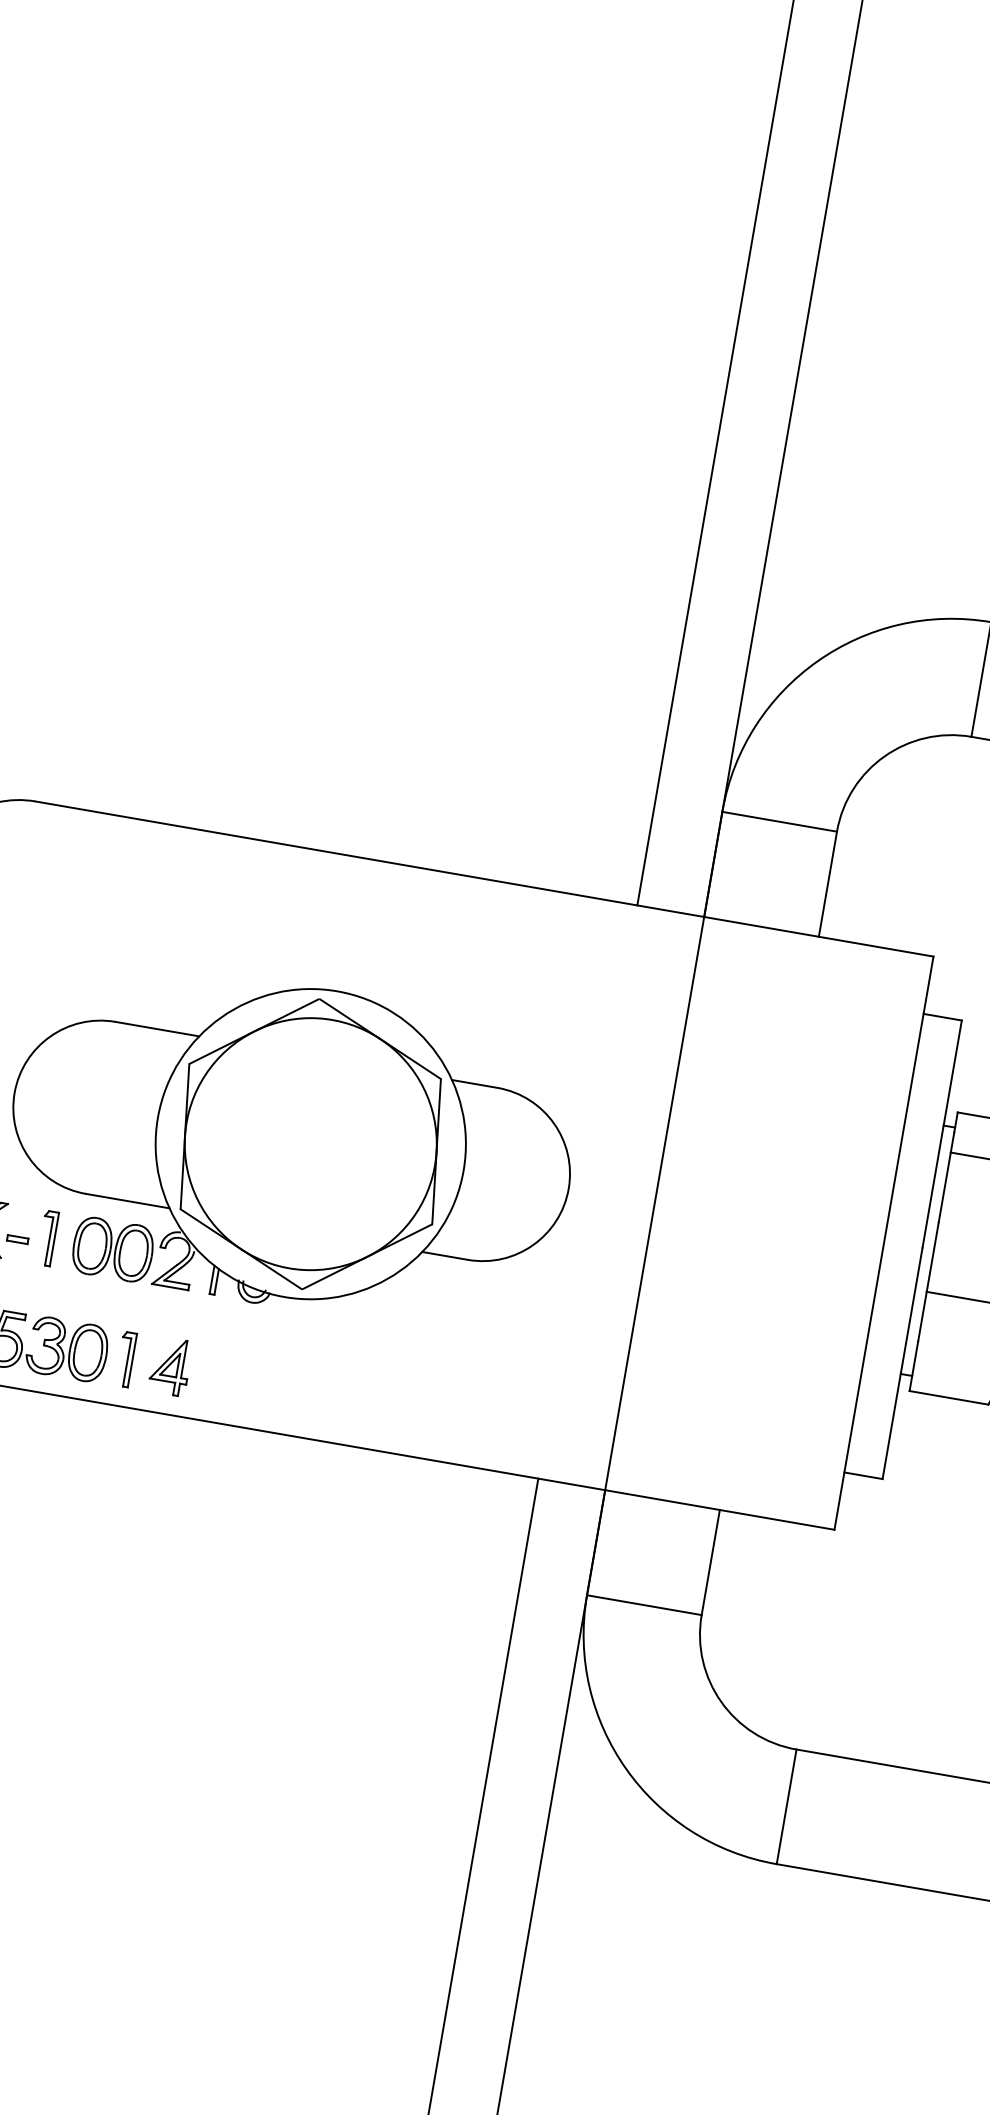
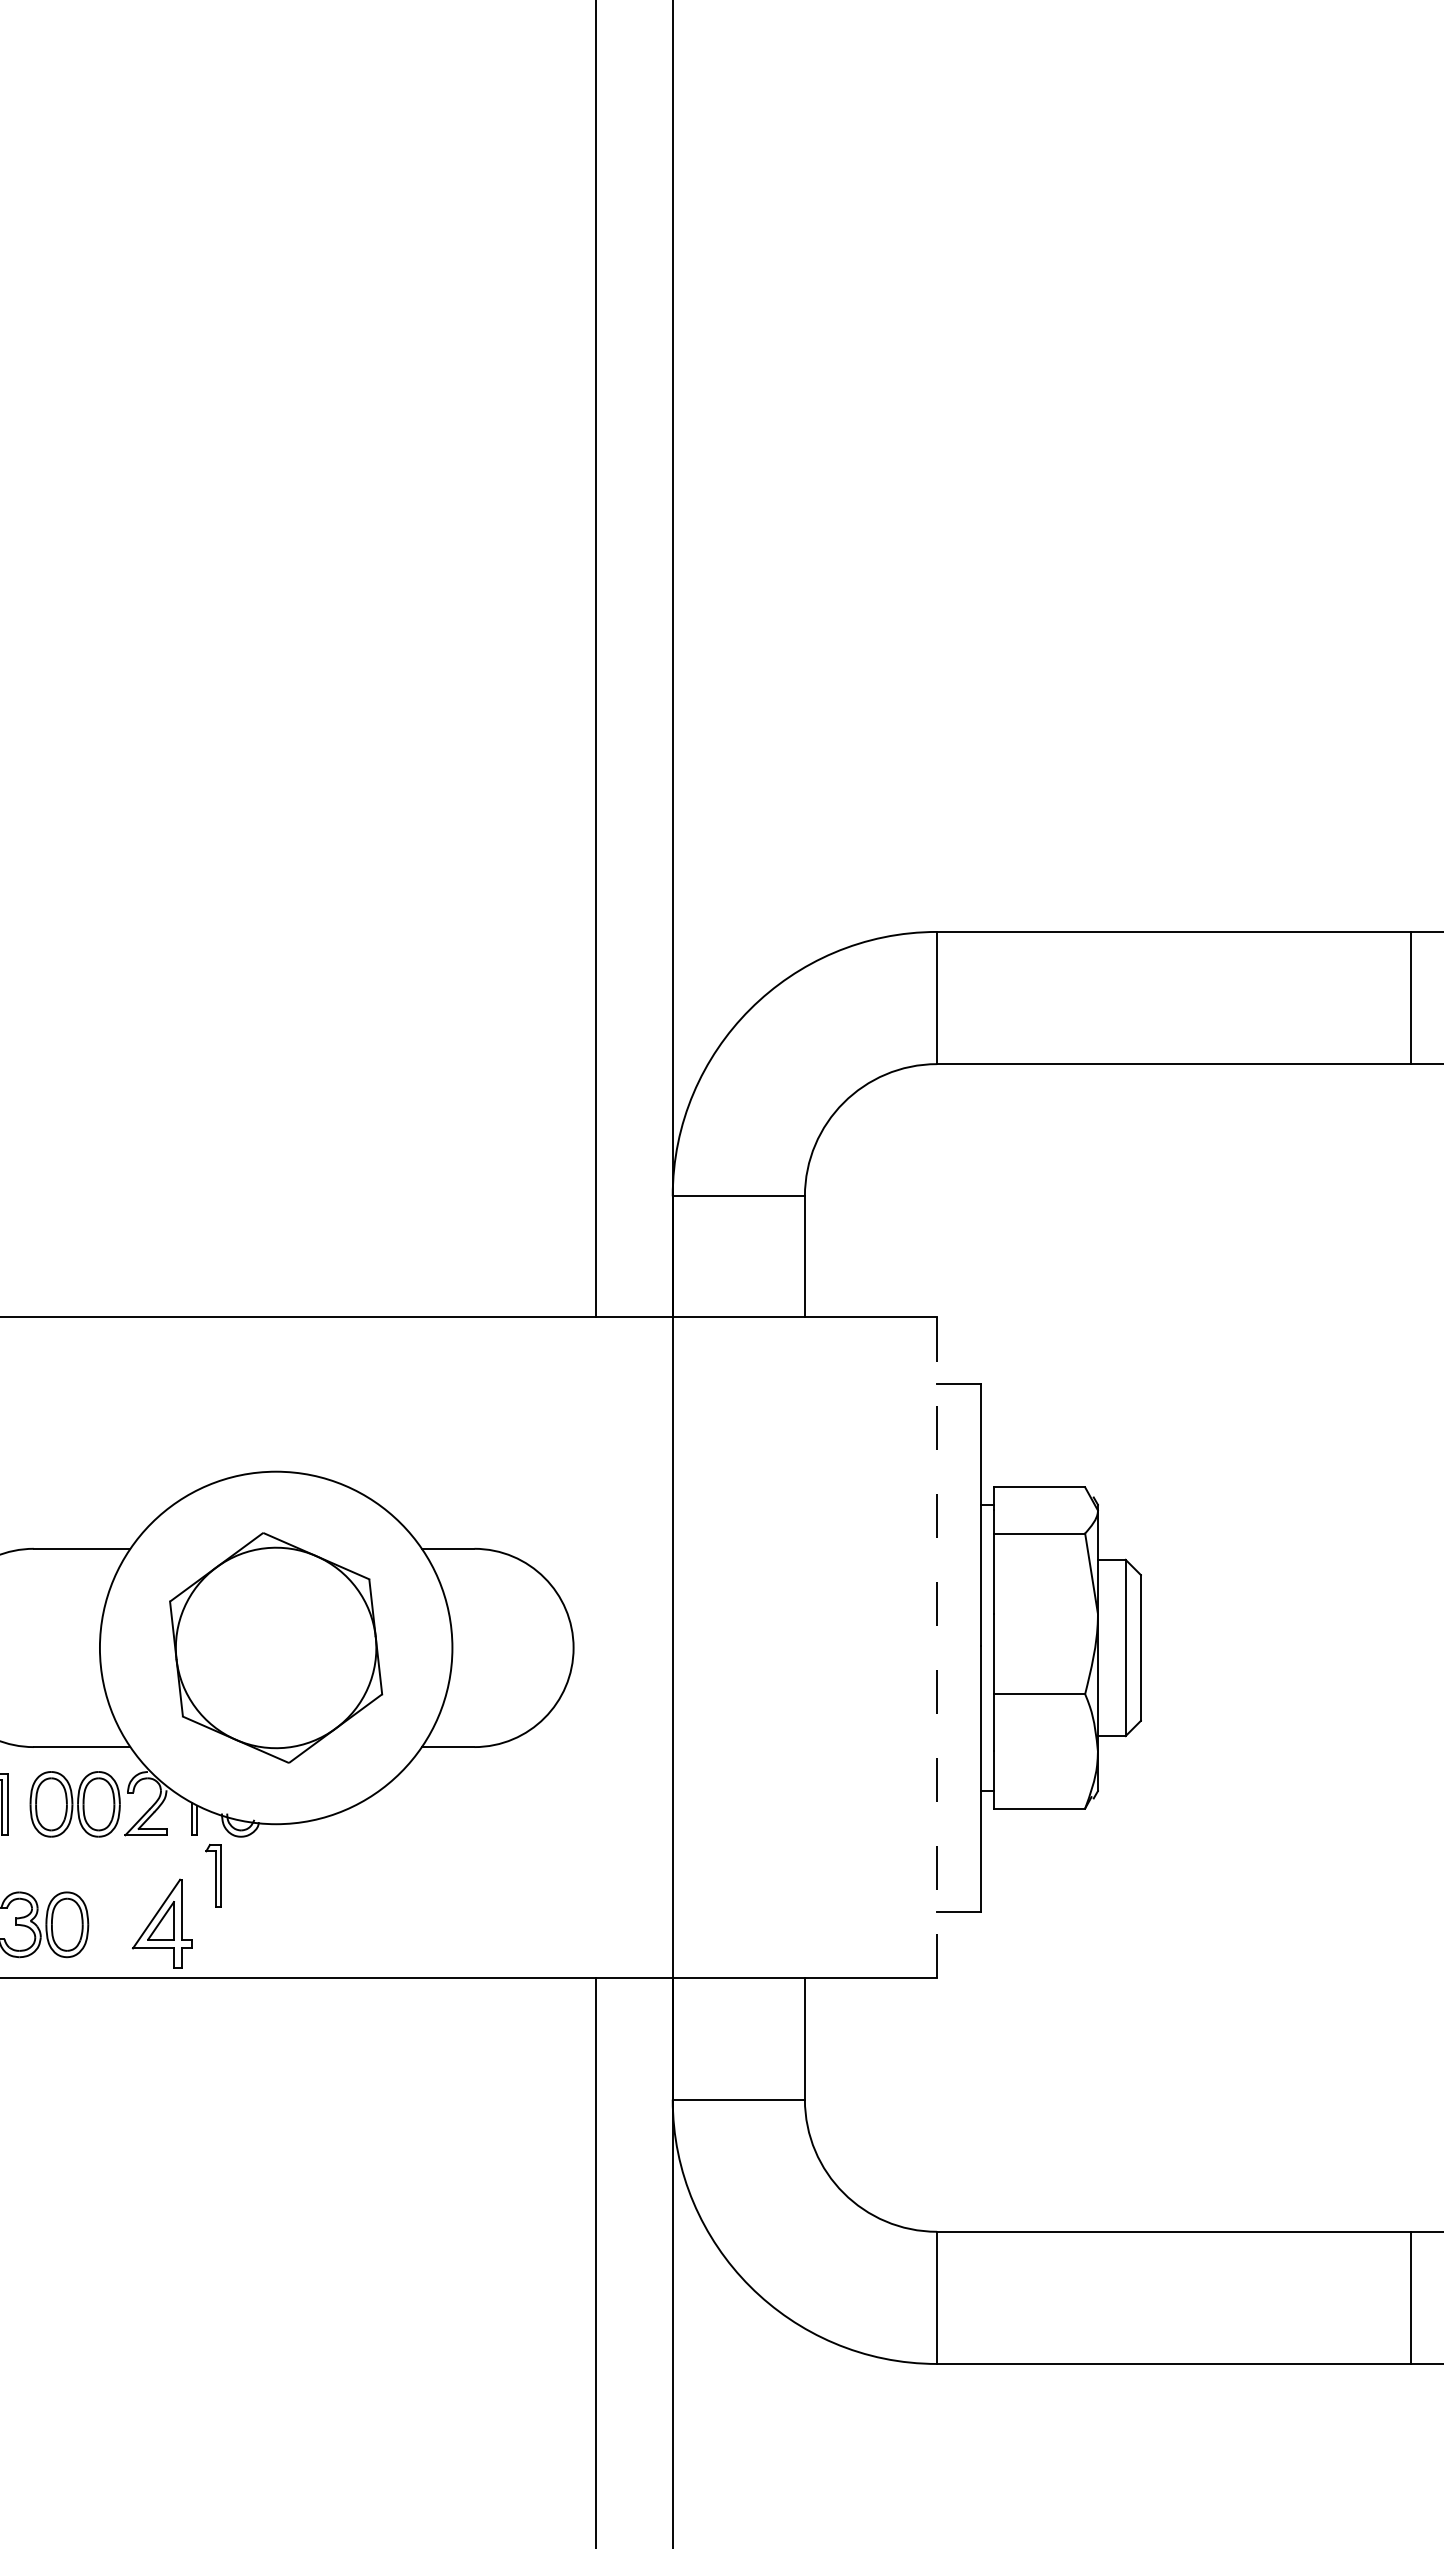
part: (310, 1143) -> (275, 1647), size x0.7
line: (884, 1243) -> (937, 1648), solid -> dashed
part: (125, 1359) -> (213, 1875), moved
part: (170, 1365) -> (161, 1923), size x1.4

